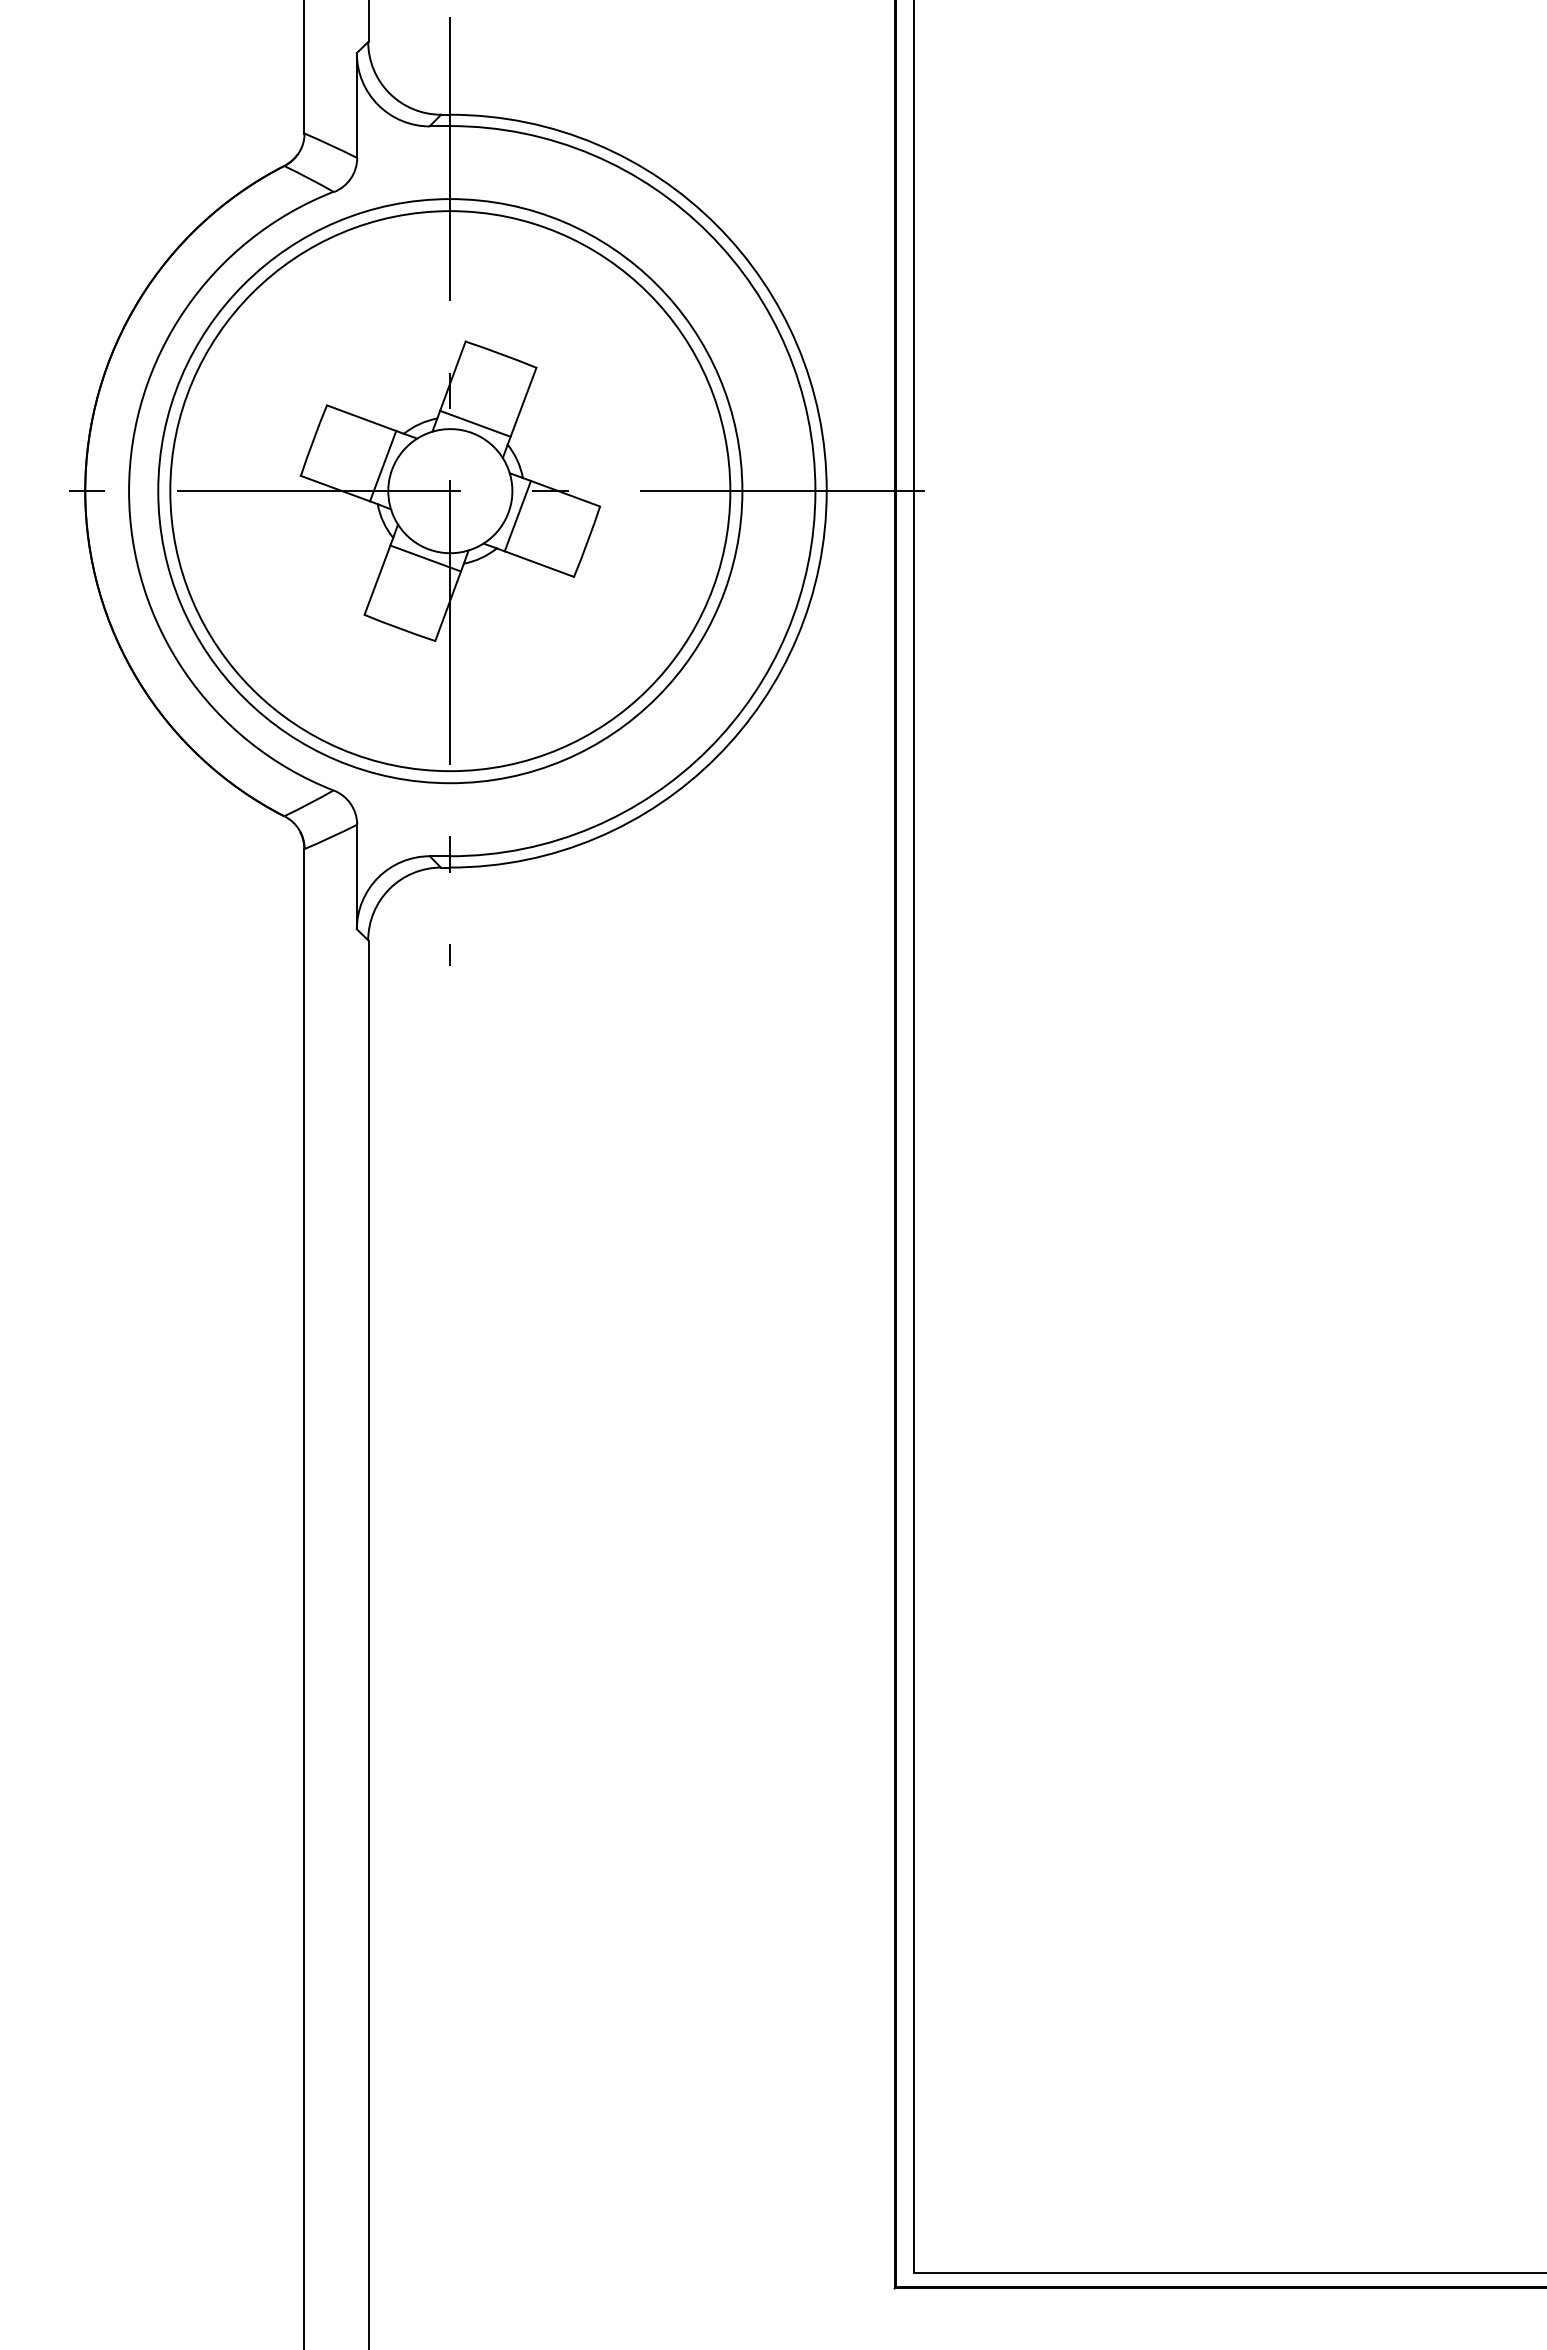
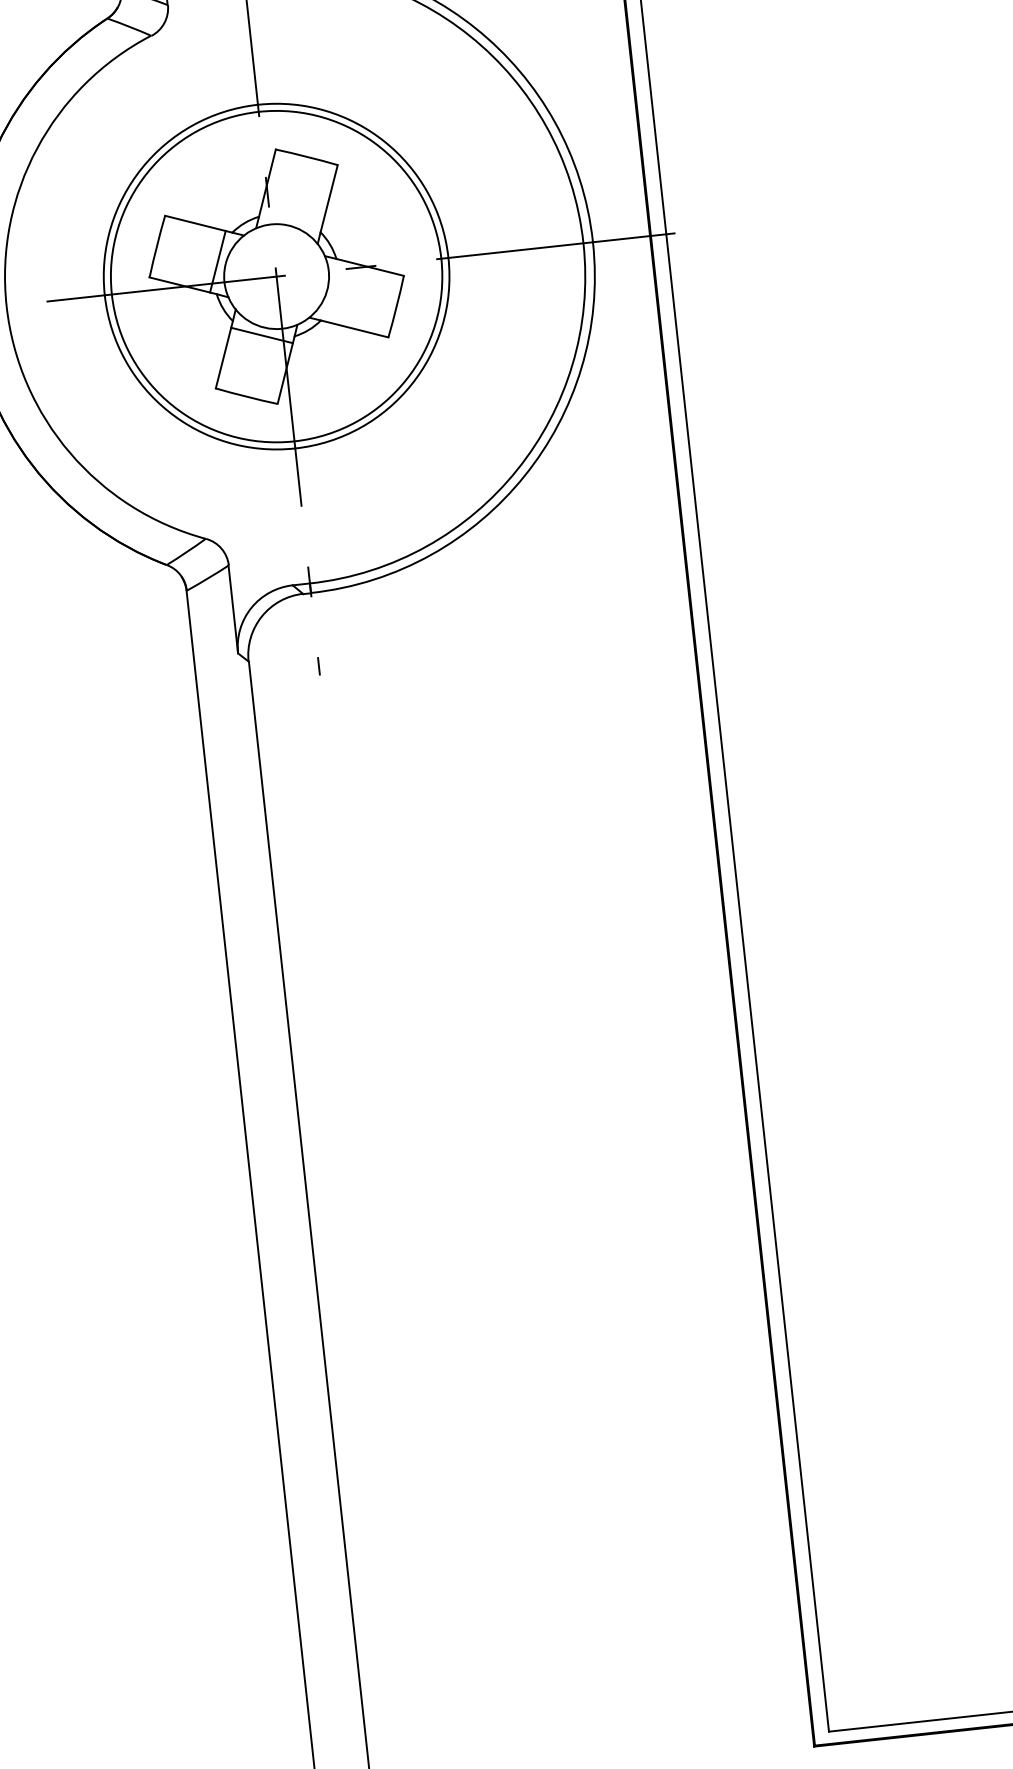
line: (475, 423) -> (291, 217), removed
circle: (450, 491) -> (276, 276), size x0.7
circle: (450, 491) -> (276, 276), size x0.7
line: (517, 515) -> (335, 290), removed

